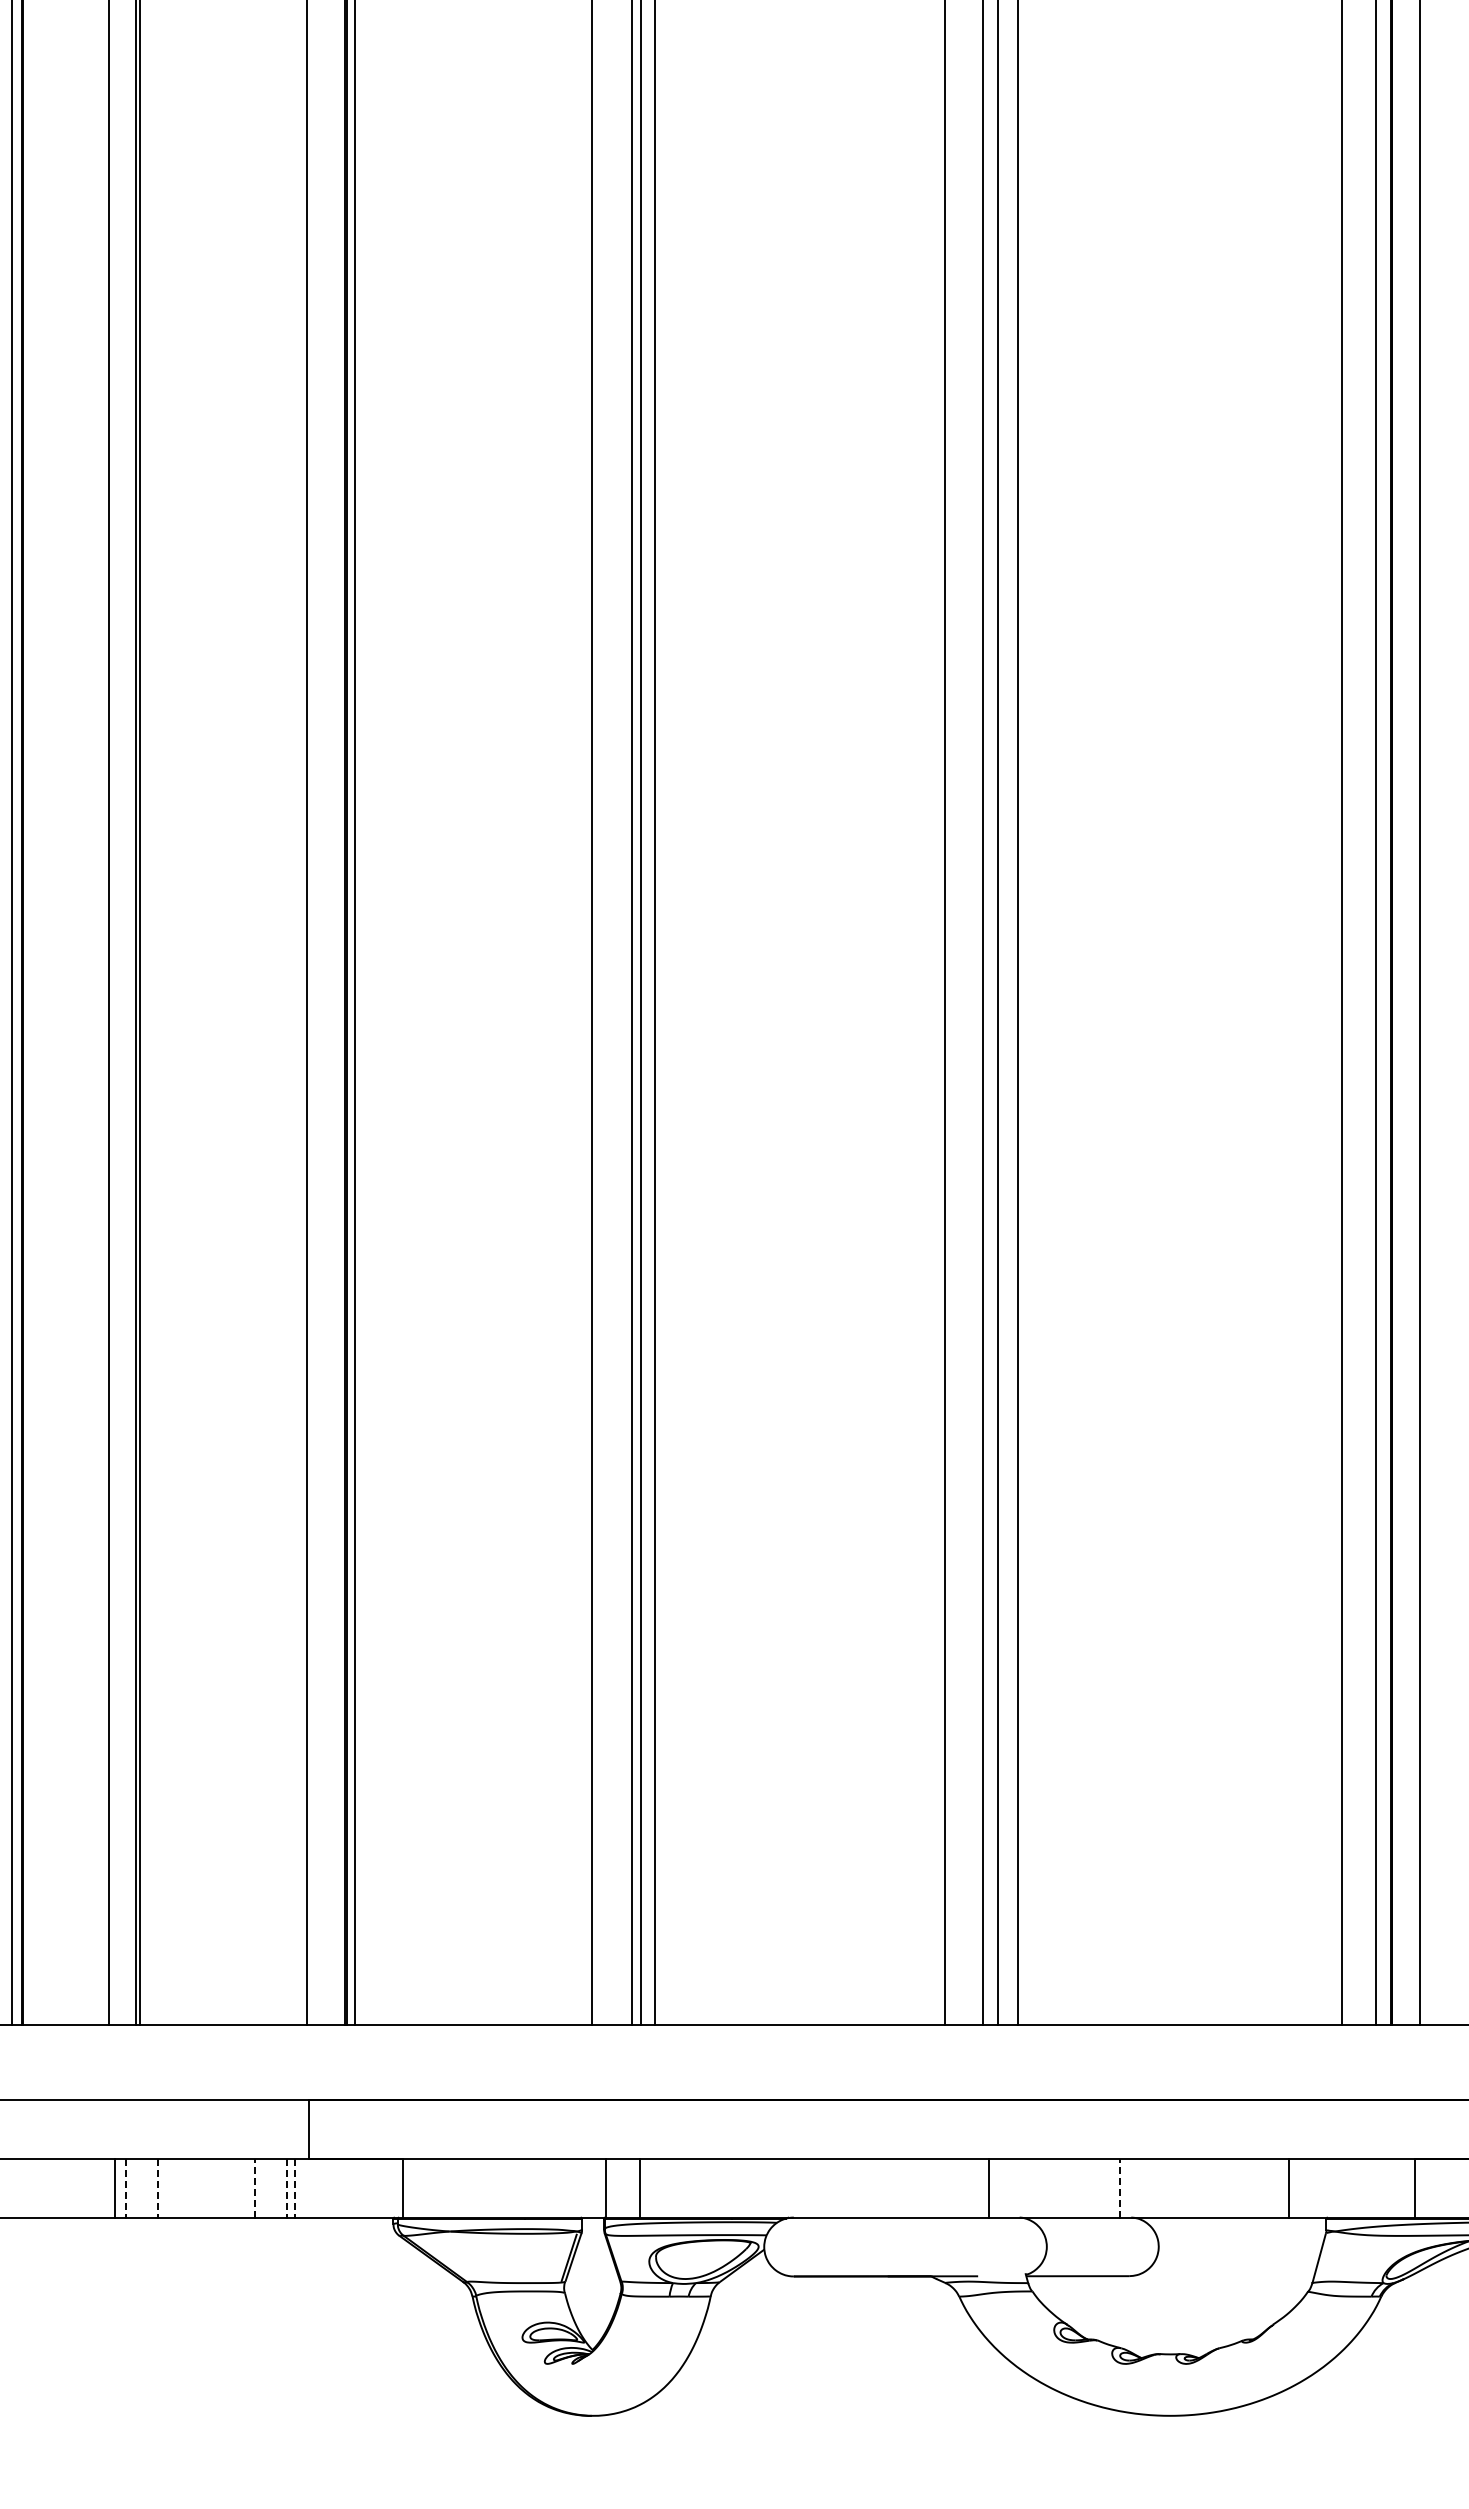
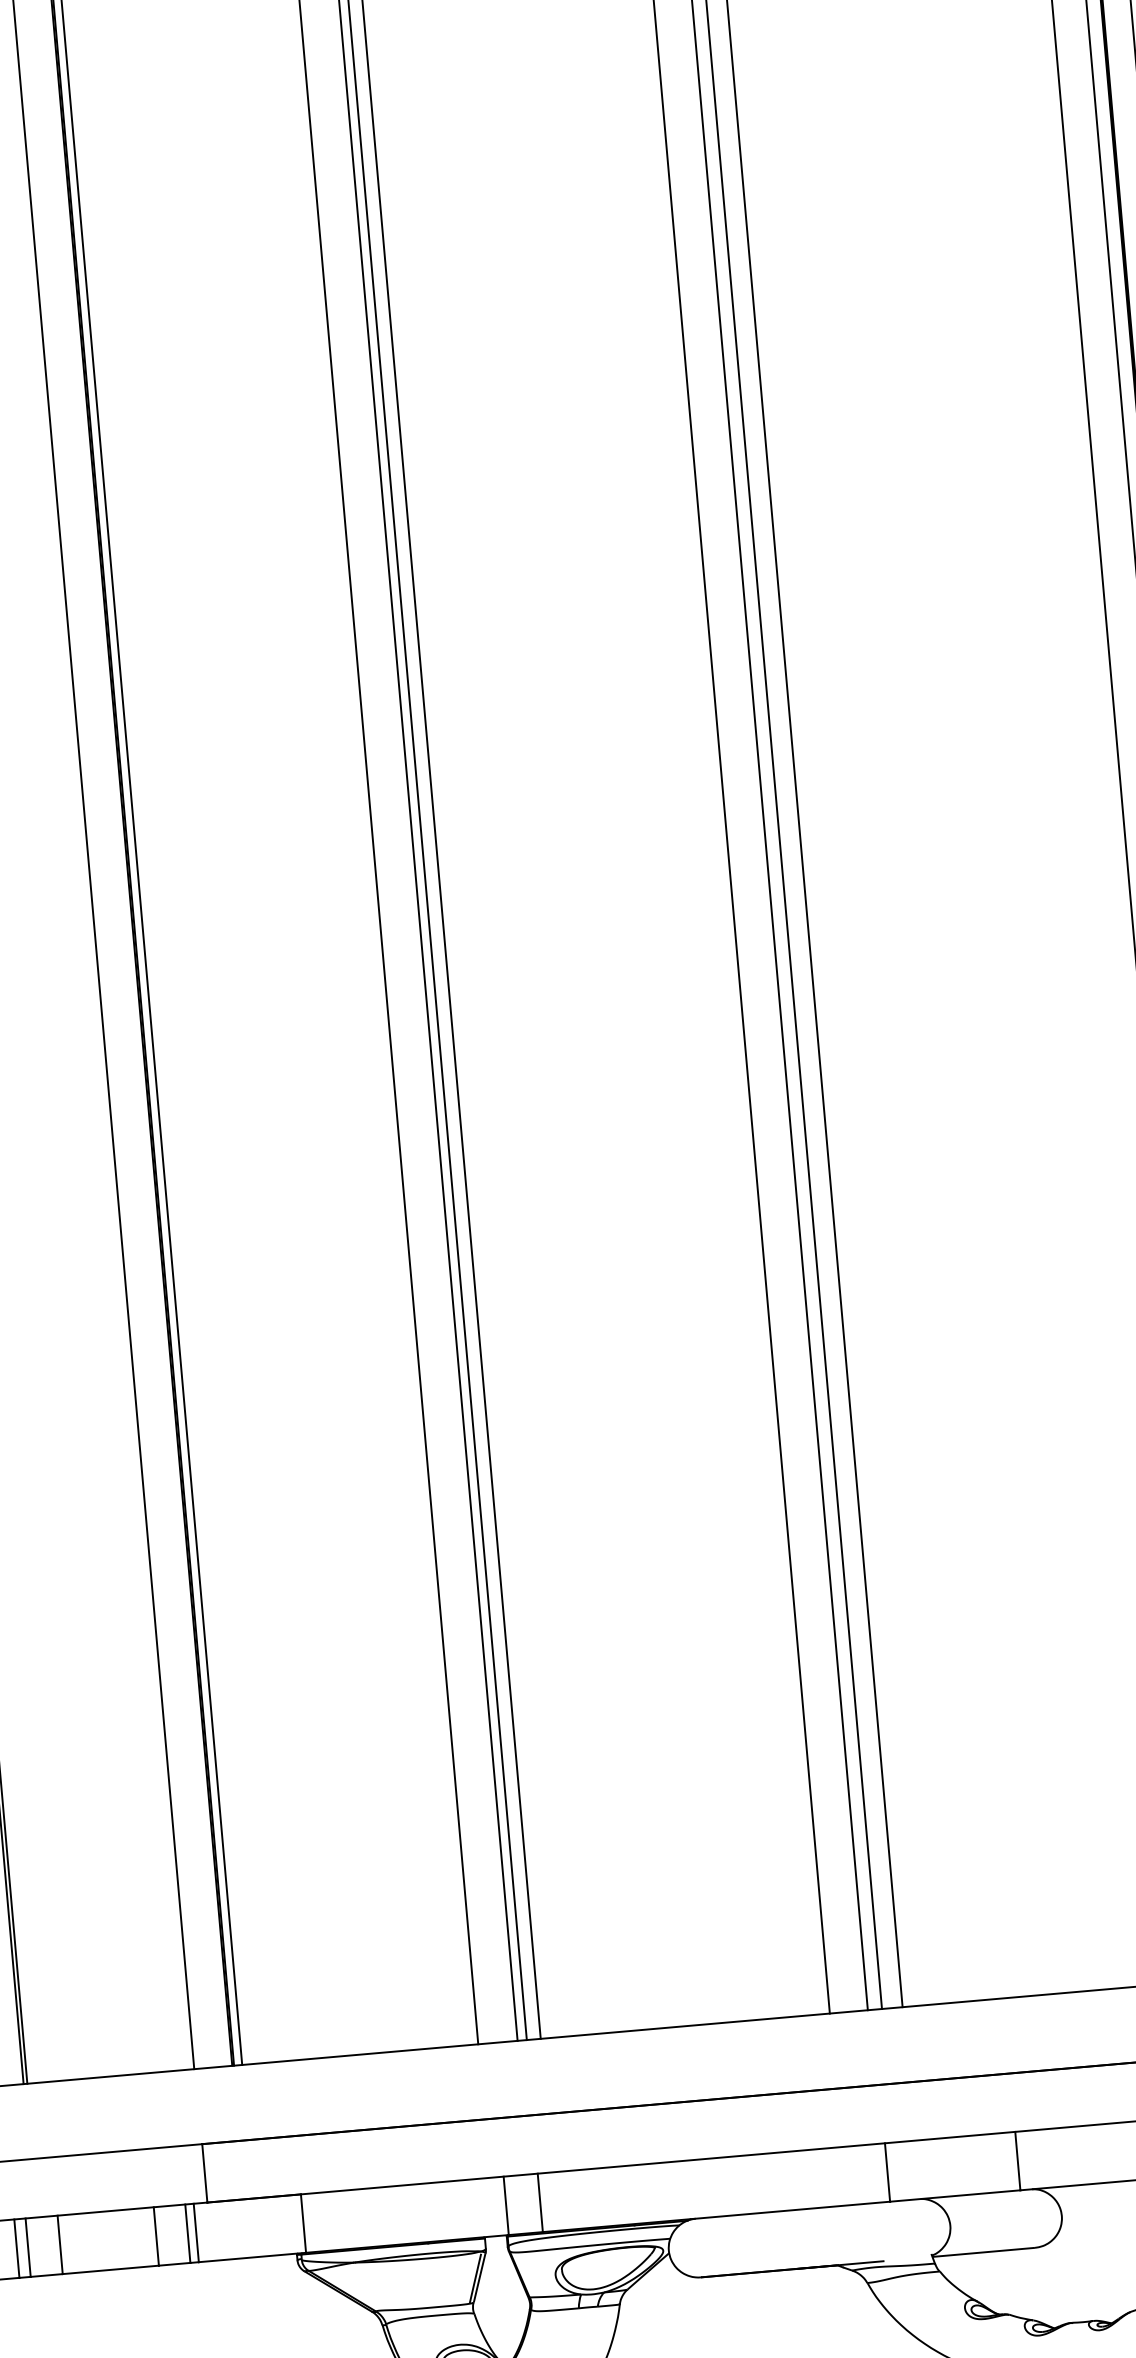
line: (254, 2187) -> (155, 2235), dashed -> solid
line: (1119, 2187) -> (1017, 2160), dashed -> solid
line: (126, 2188) -> (28, 2247), dashed -> solid
line: (158, 2188) -> (60, 2245), dashed -> solid
line: (286, 2188) -> (187, 2233), dashed -> solid
line: (295, 2188) -> (196, 2233), dashed -> solid

